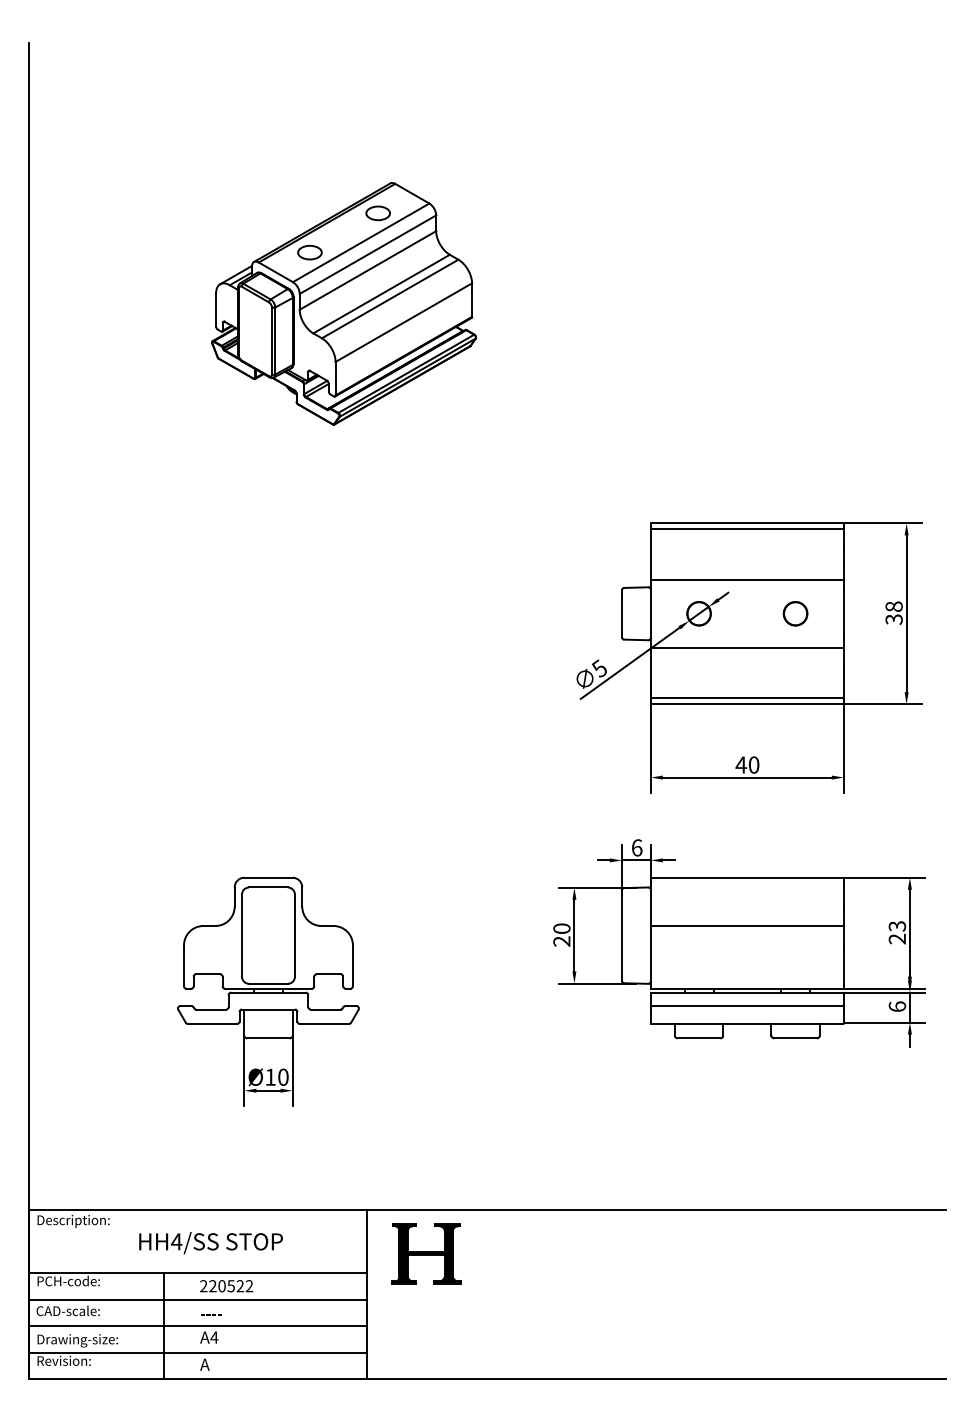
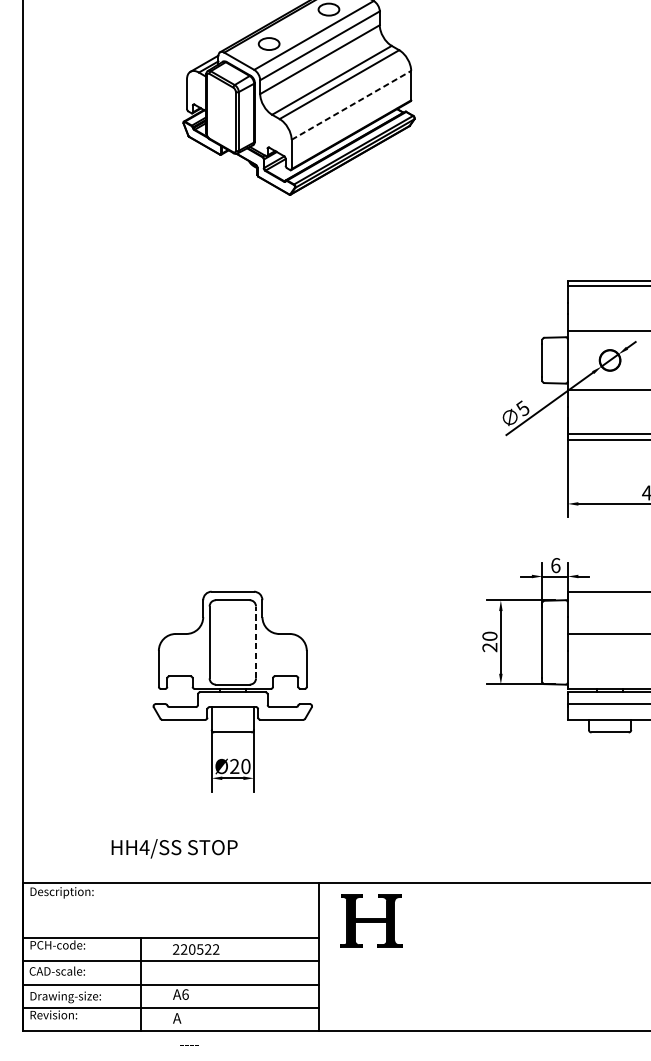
line: (403, 322) -> (351, 105), solid -> dashed
line: (294, 935) -> (255, 642), solid -> dashed
text: (270, 1076) -> (234, 765), 10 -> 20
text: (210, 1243) -> (174, 849), moved
text: (211, 1314) -> (189, 1045), moved
text: (214, 1337) -> (185, 994), A4 -> A6

